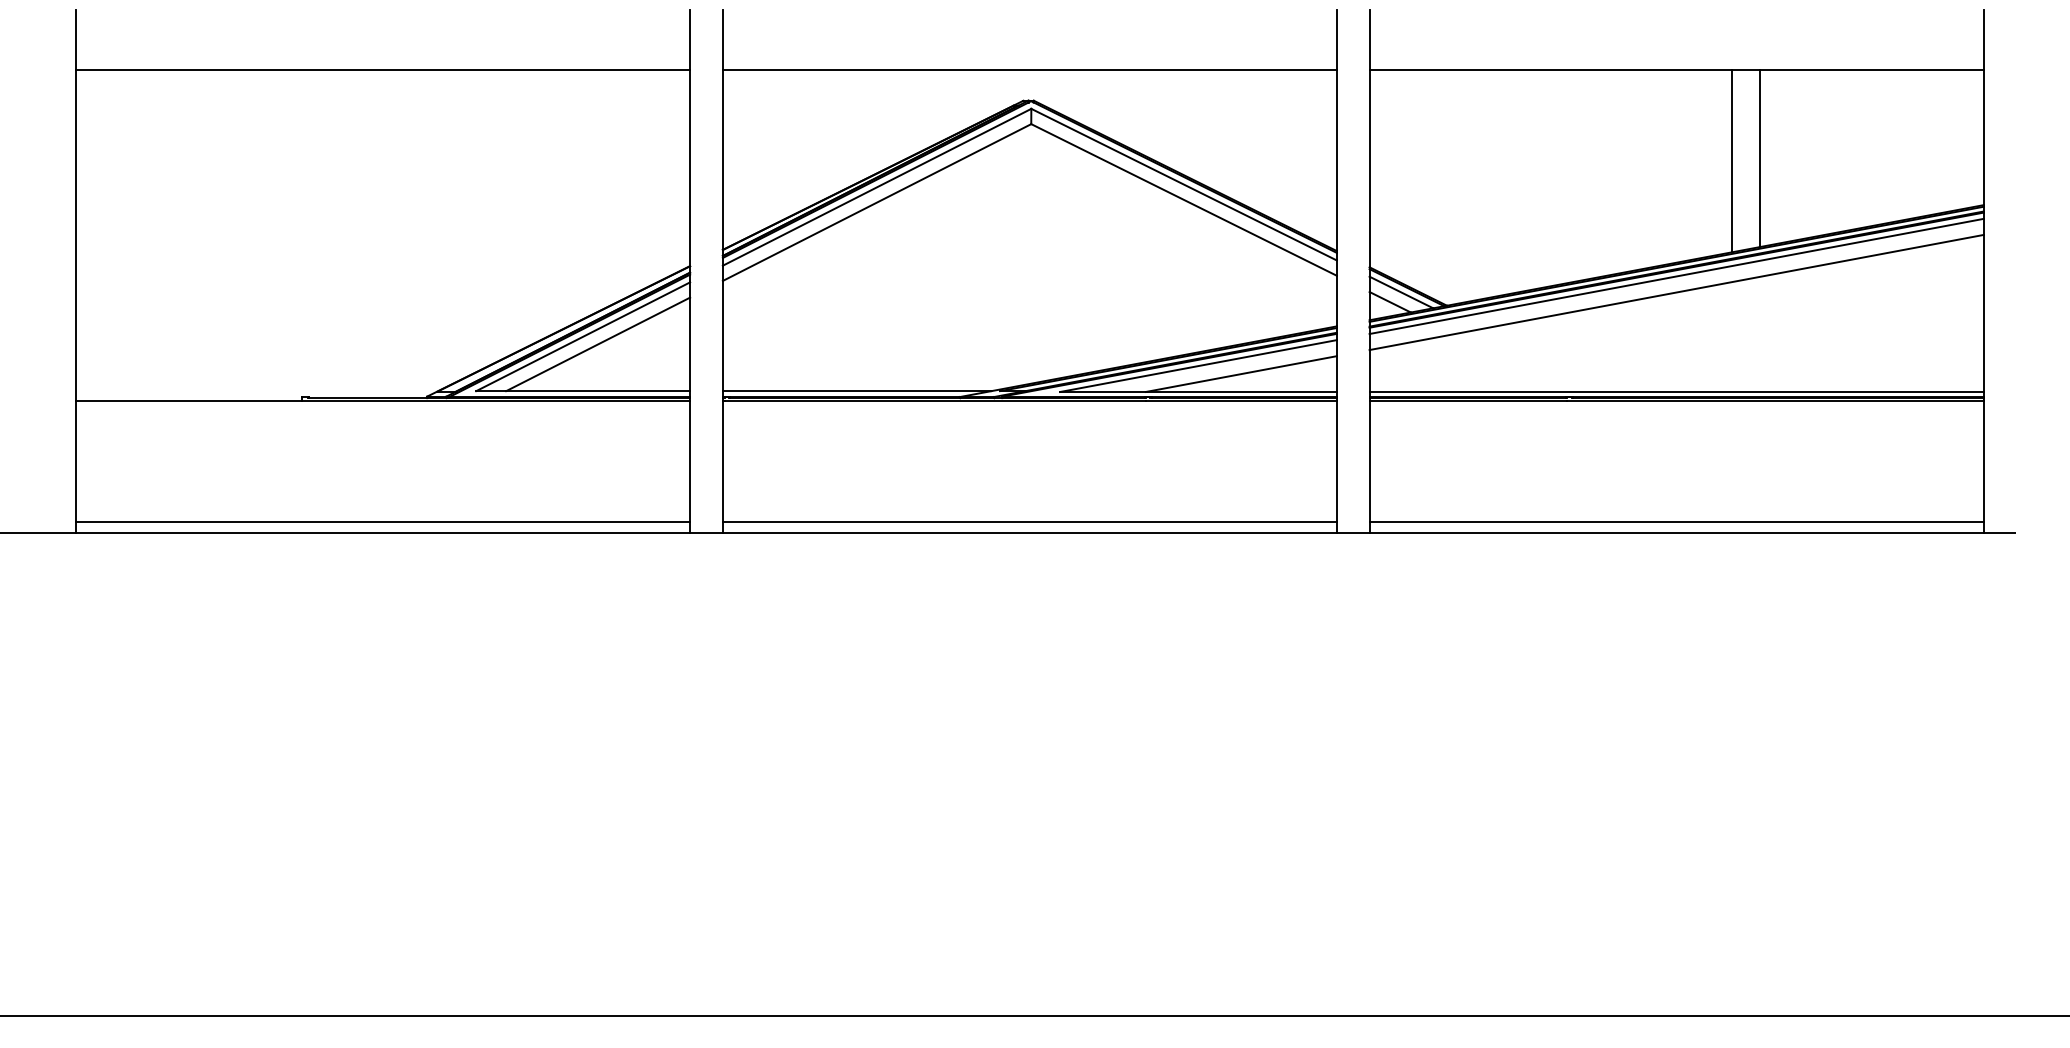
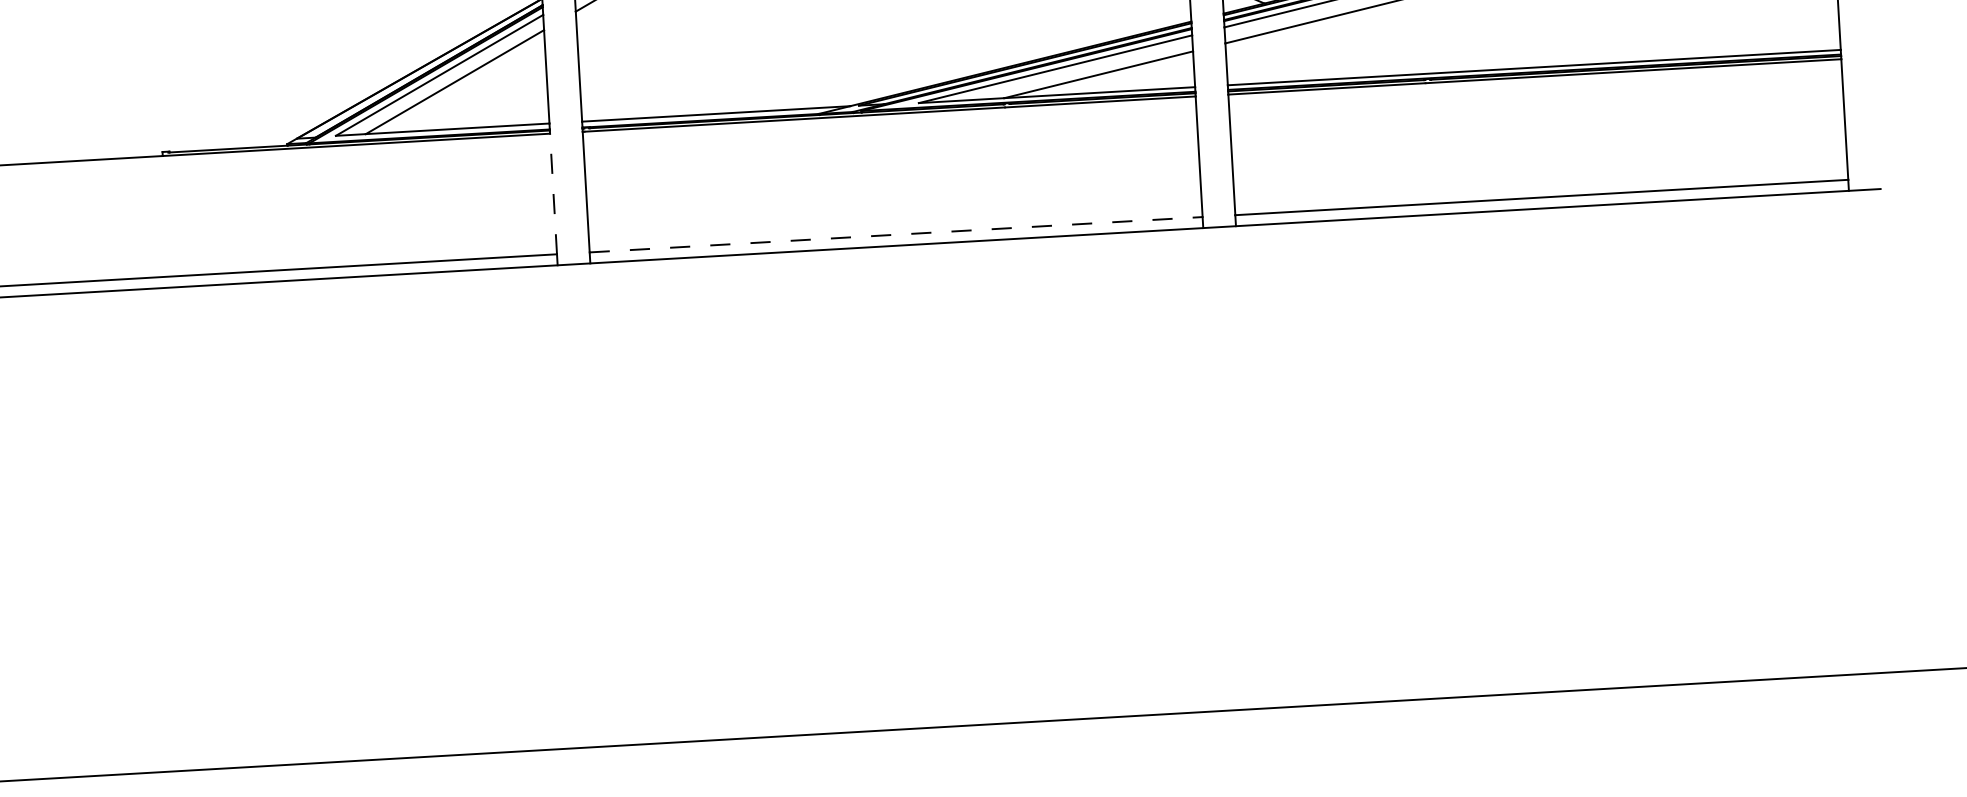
line: (690, 461) -> (553, 193), solid -> dashed
line: (1029, 522) -> (895, 235), solid -> dashed

